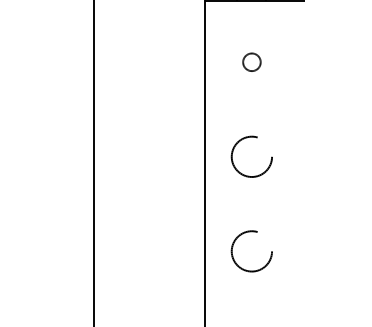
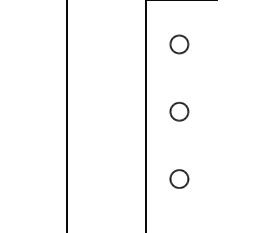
circle: (252, 62) -> (179, 44), size x1.43
circle: (252, 156) -> (179, 111), size x0.62
circle: (252, 252) -> (179, 179), size x0.62

